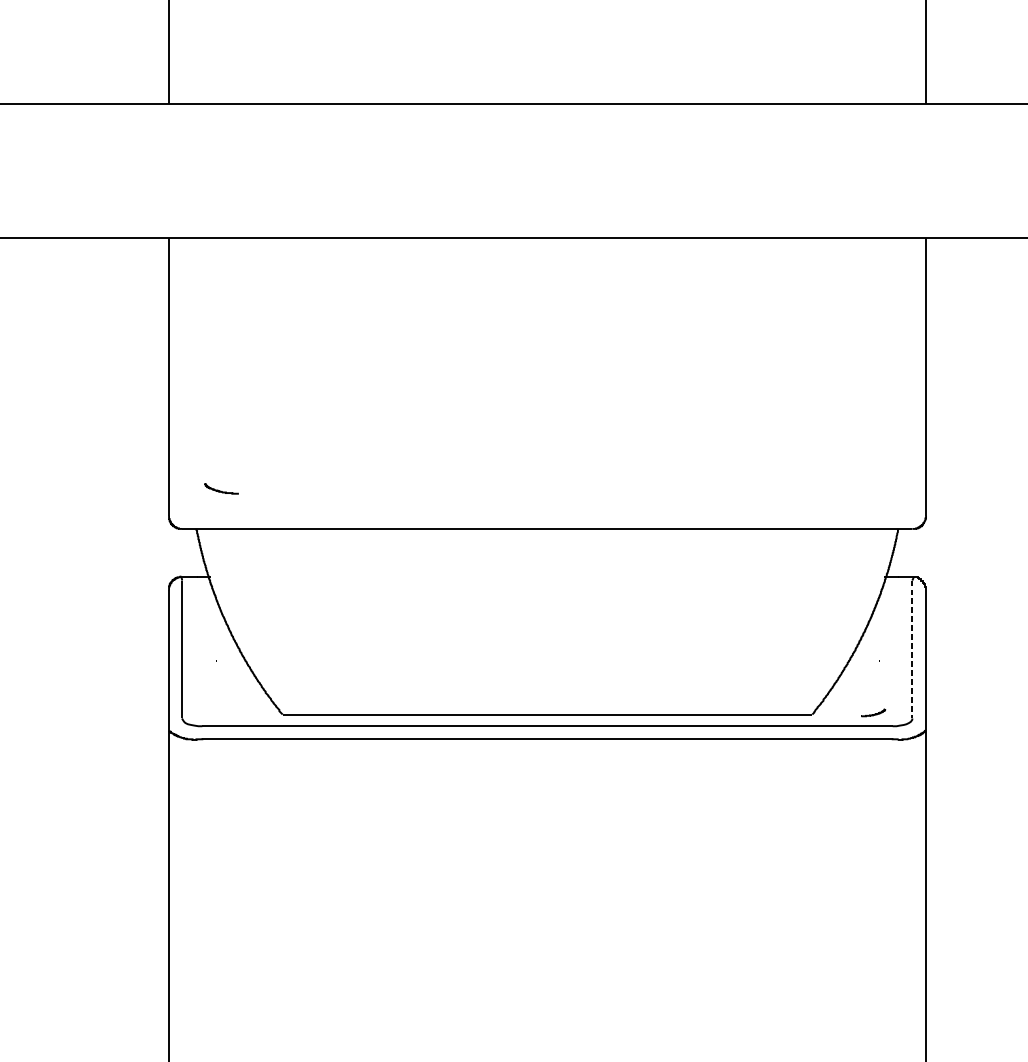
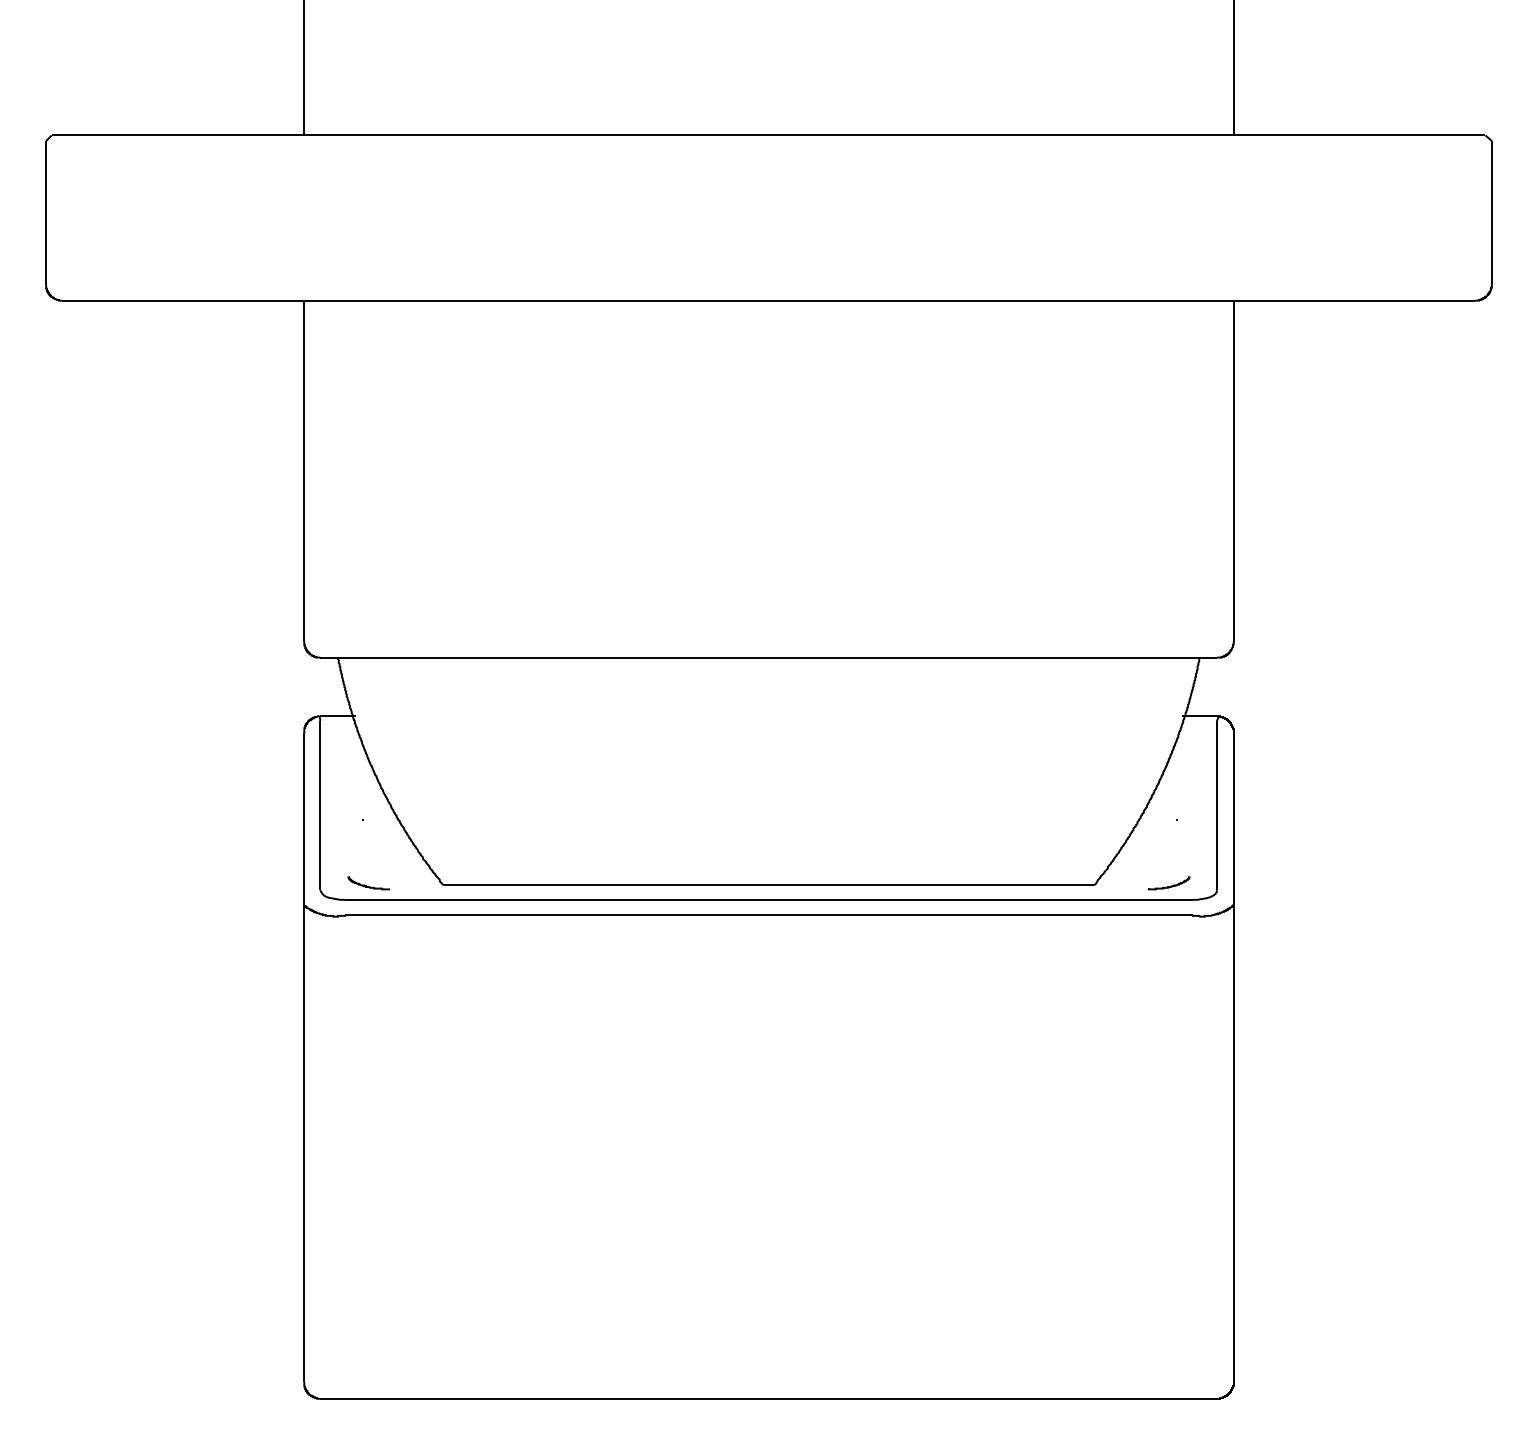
curve: (219, 490) -> (366, 885), moved
line: (912, 649) -> (1216, 805), dashed -> solid
part: (873, 712) -> (1169, 883), size x1.43

